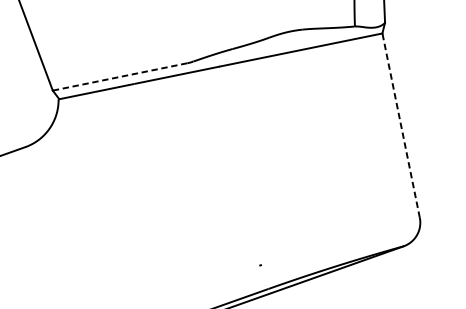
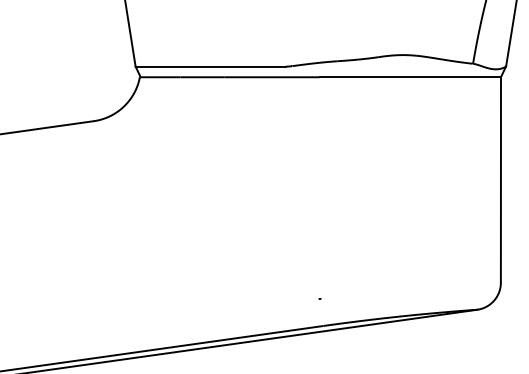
line: (120, 76) -> (211, 66), dashed -> solid
line: (400, 126) -> (500, 180), dashed -> solid

